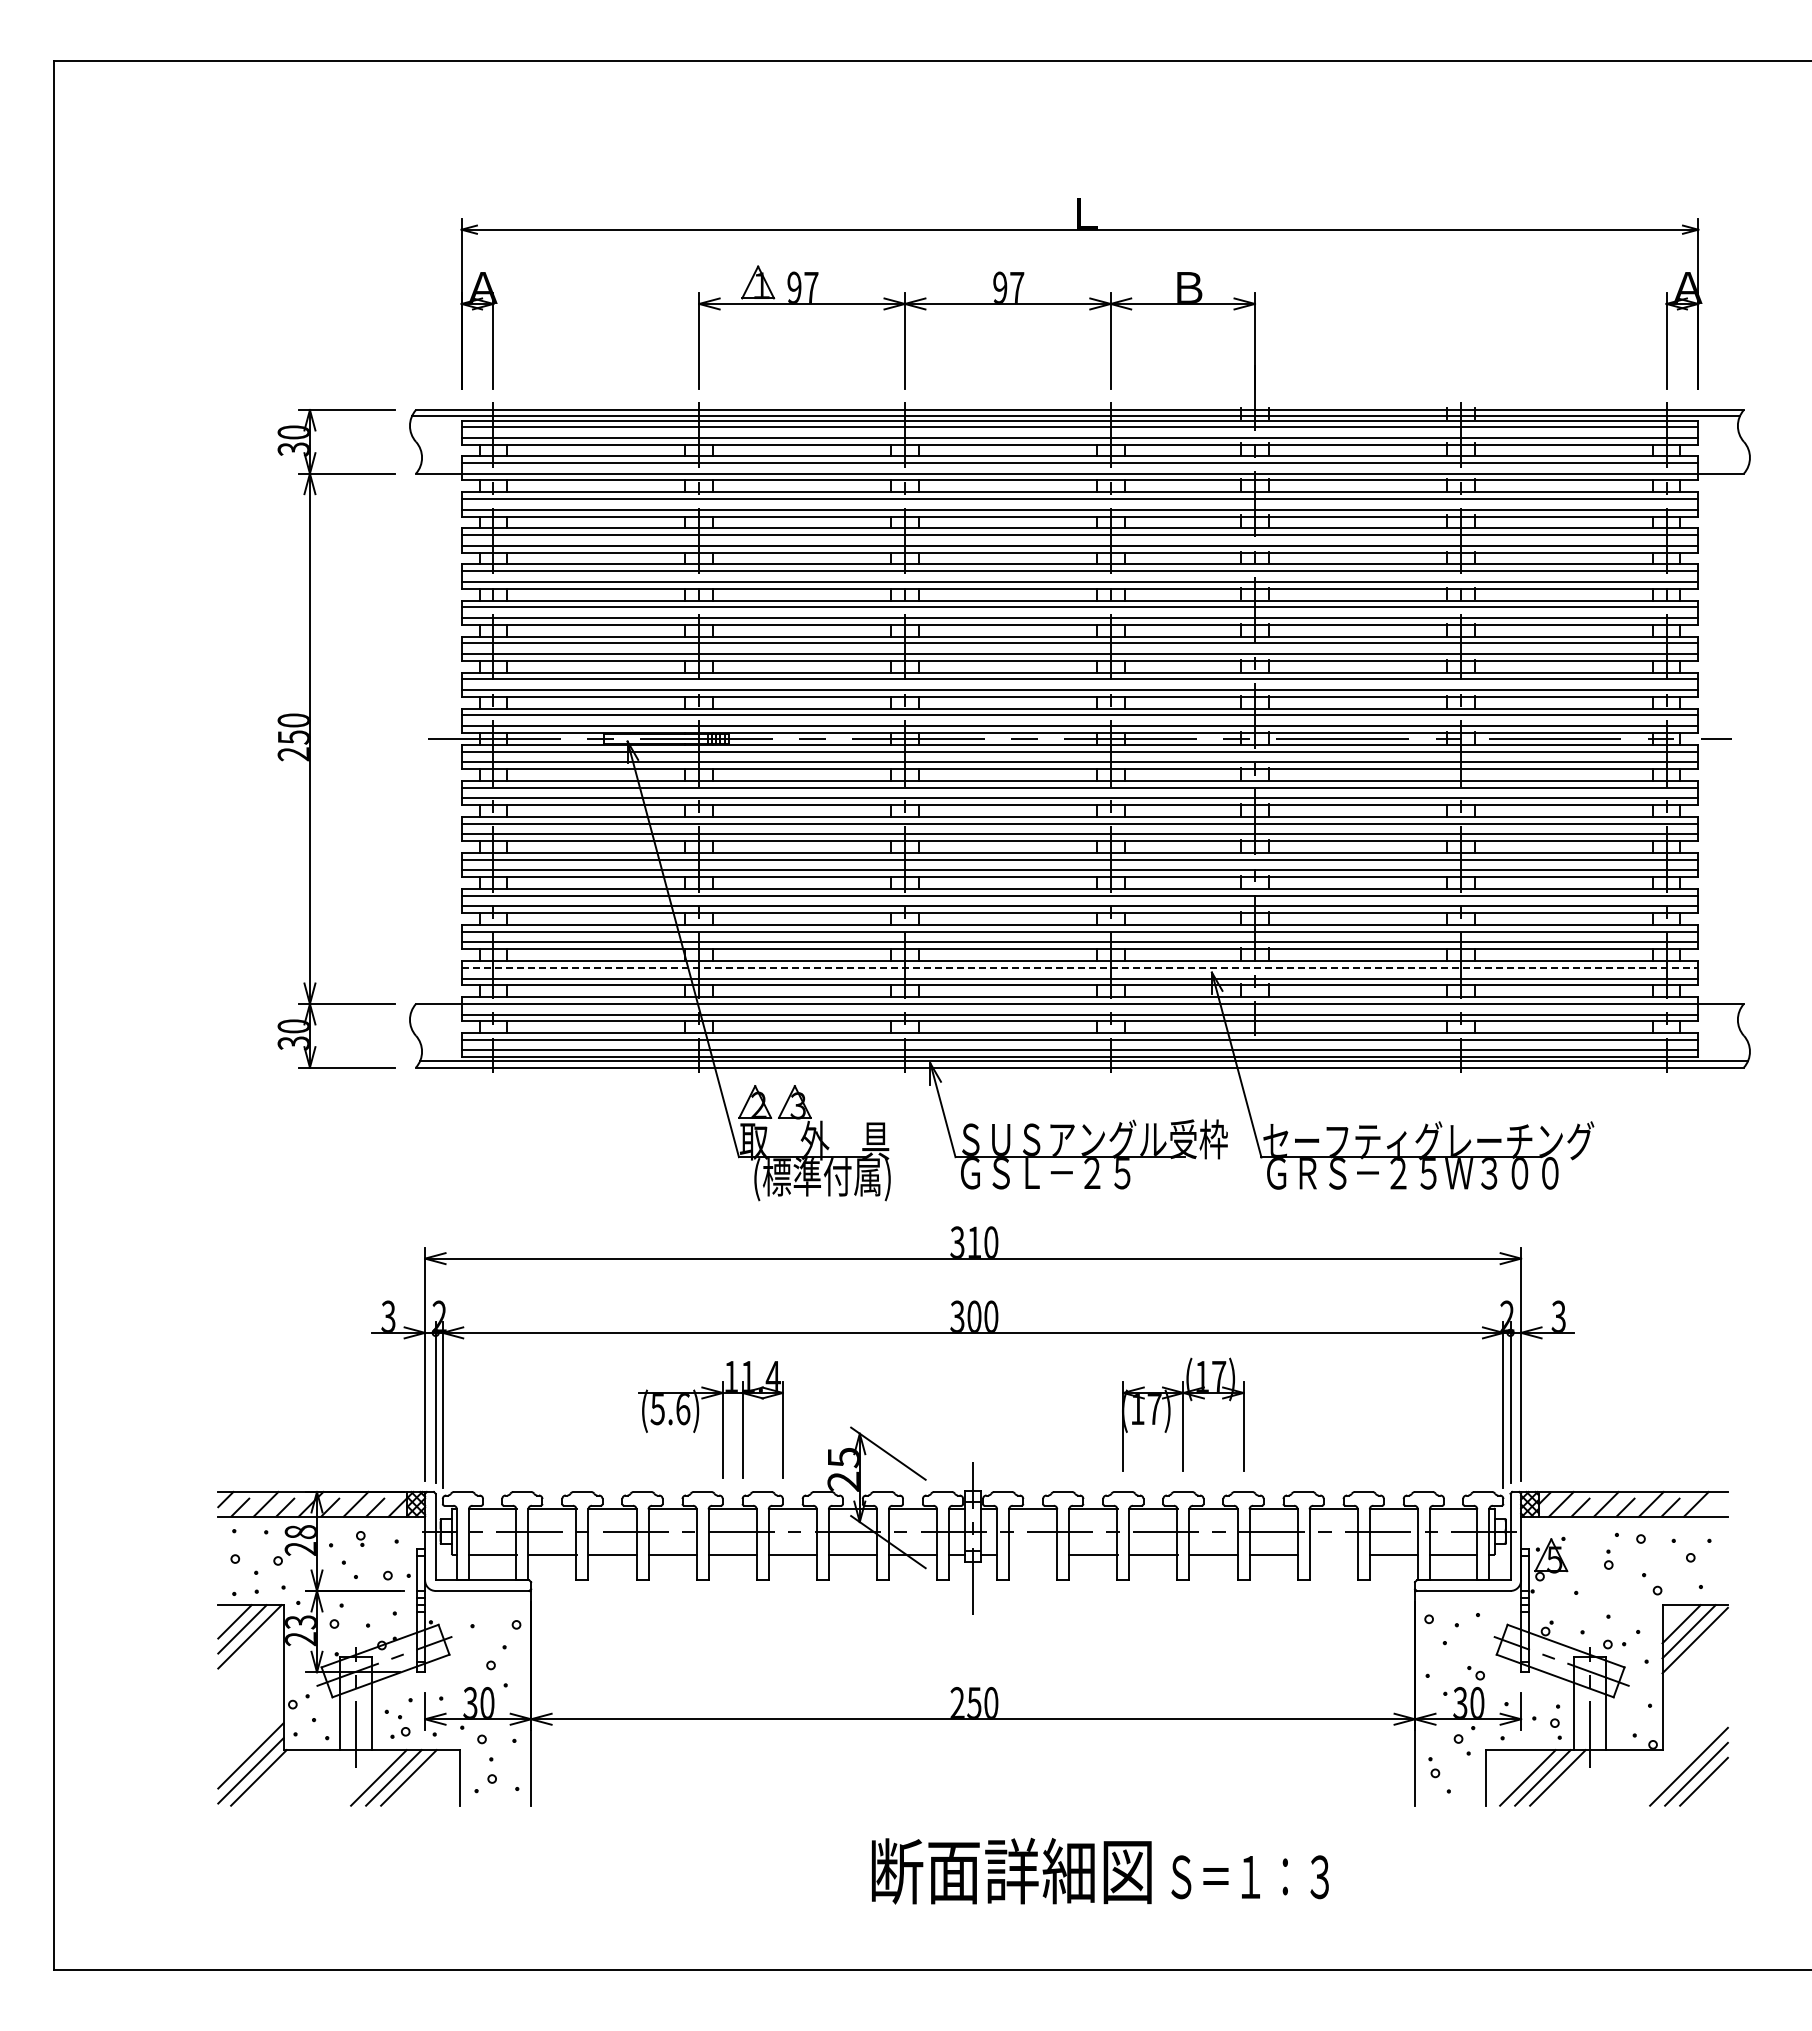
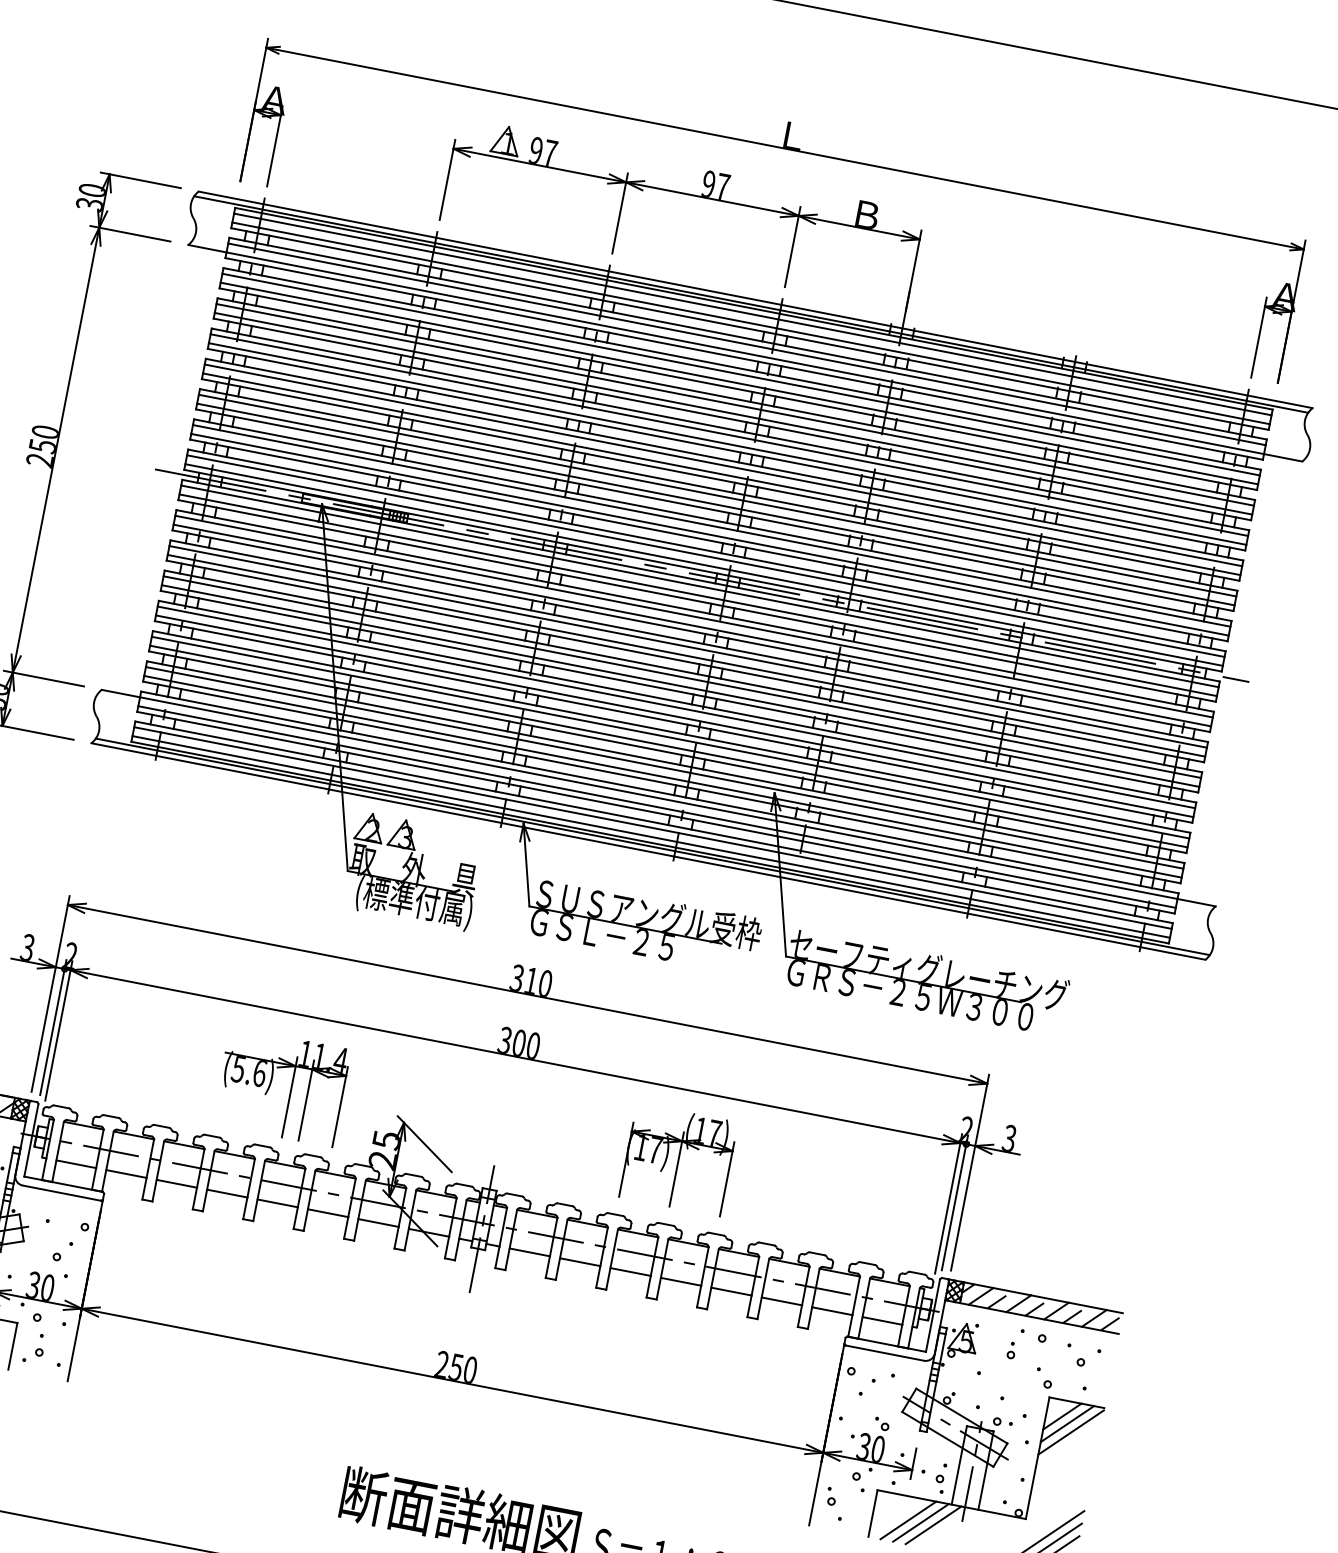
line: (1080, 967) -> (665, 767), dashed -> solid
line: (1716, 1505) -> (1111, 1322), added
line: (1033, 1554) -> (530, 1252), added
line: (1333, 1554) -> (781, 1301), added

